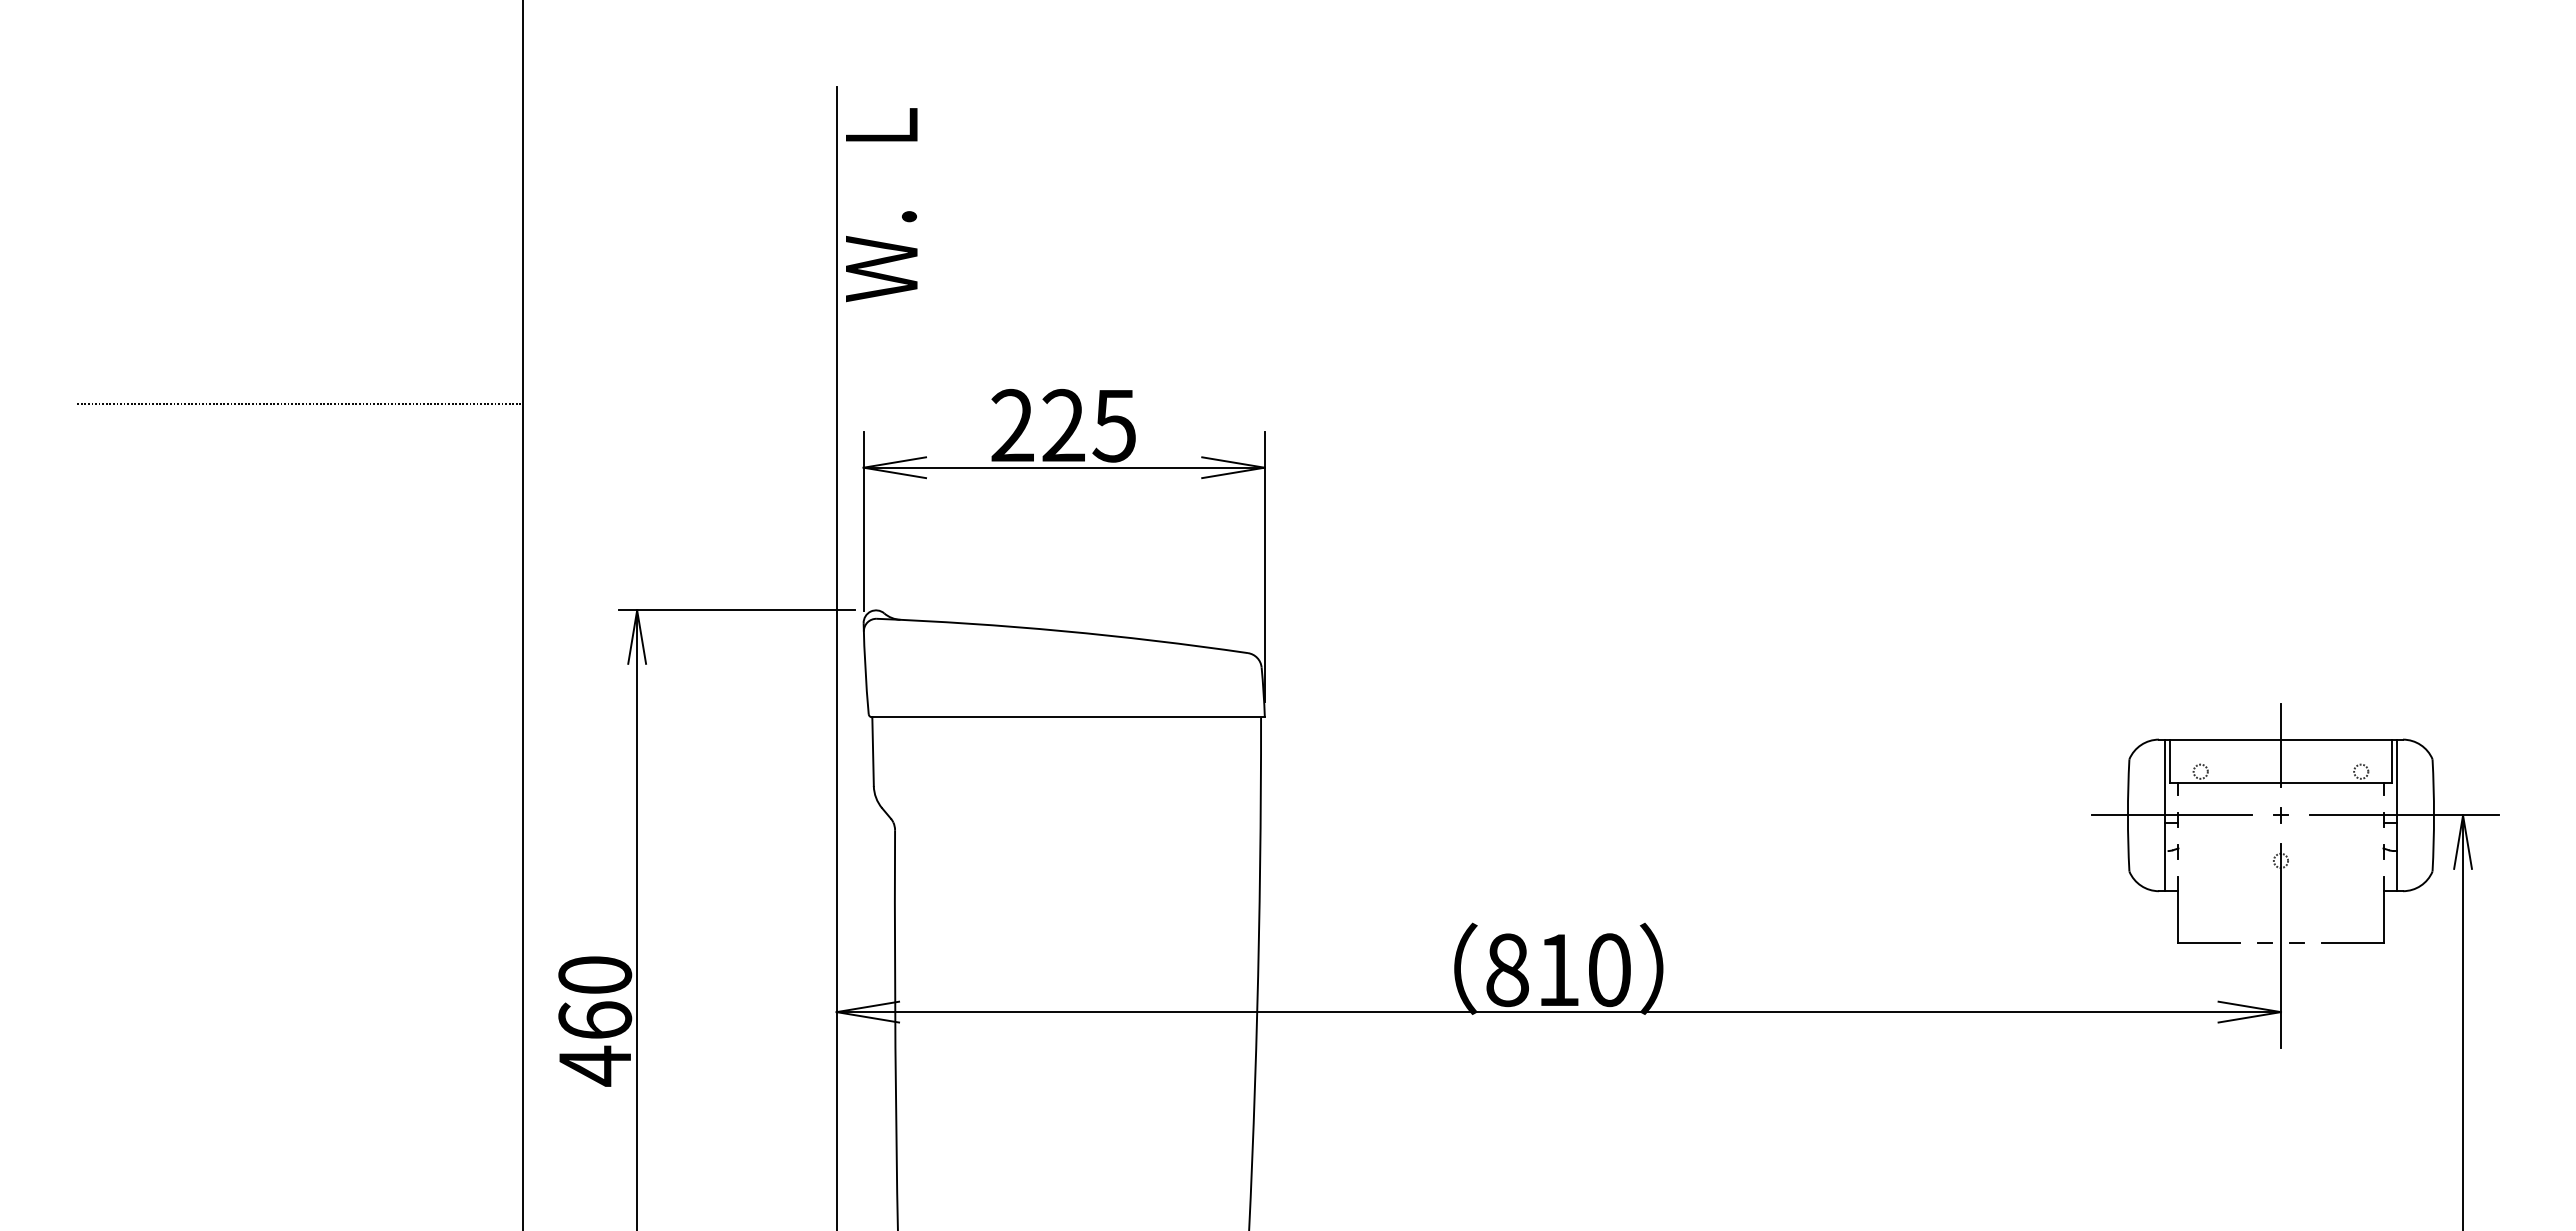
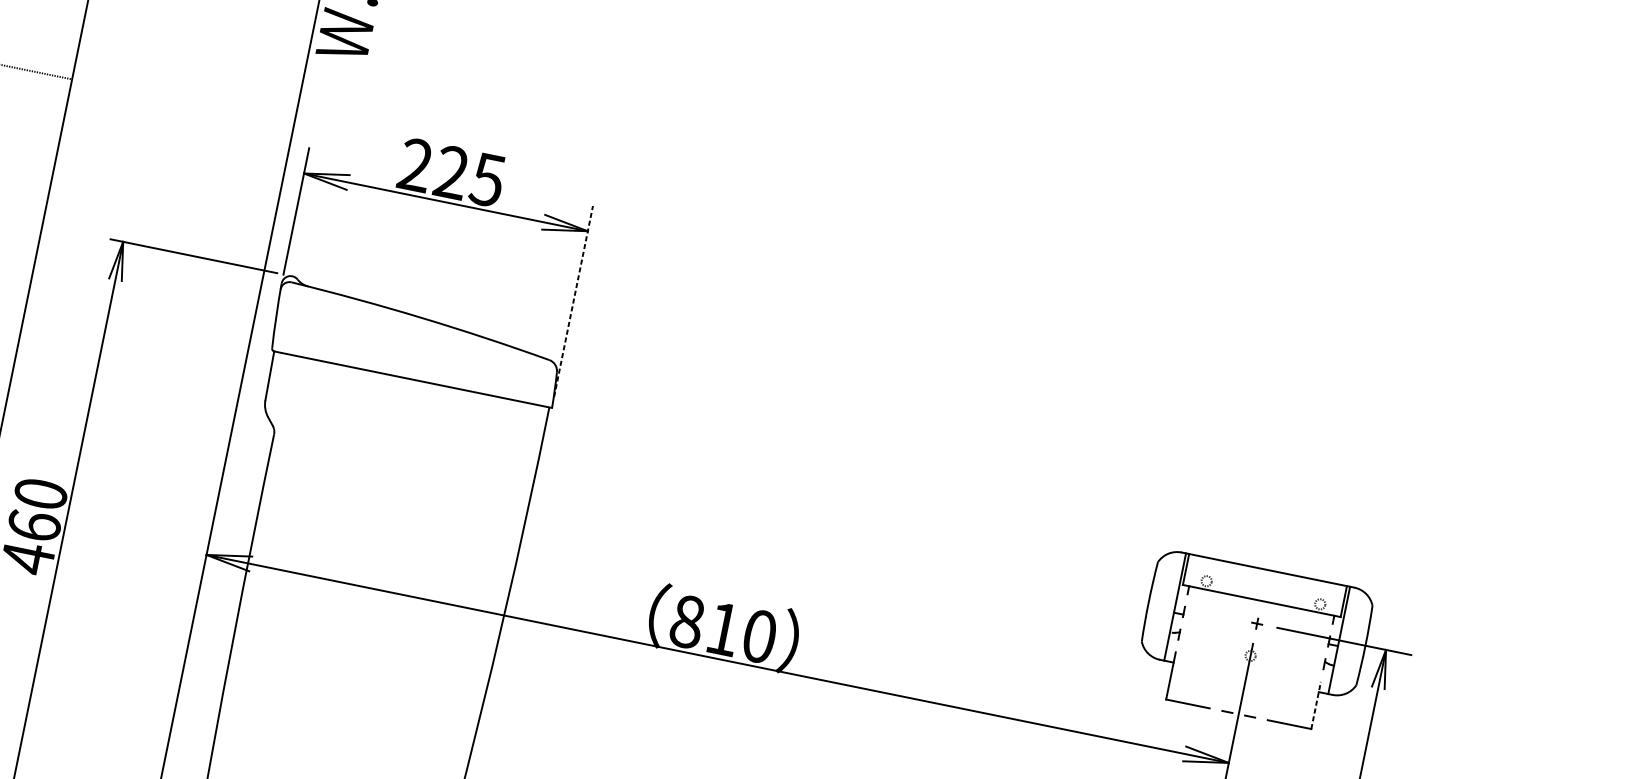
line: (1264, 566) -> (573, 301), solid -> dashed
line: (2280, 744) -> (1267, 573), removed
line: (2172, 815) -> (1180, 608), removed
line: (2383, 909) -> (1316, 705), solid -> dashed

